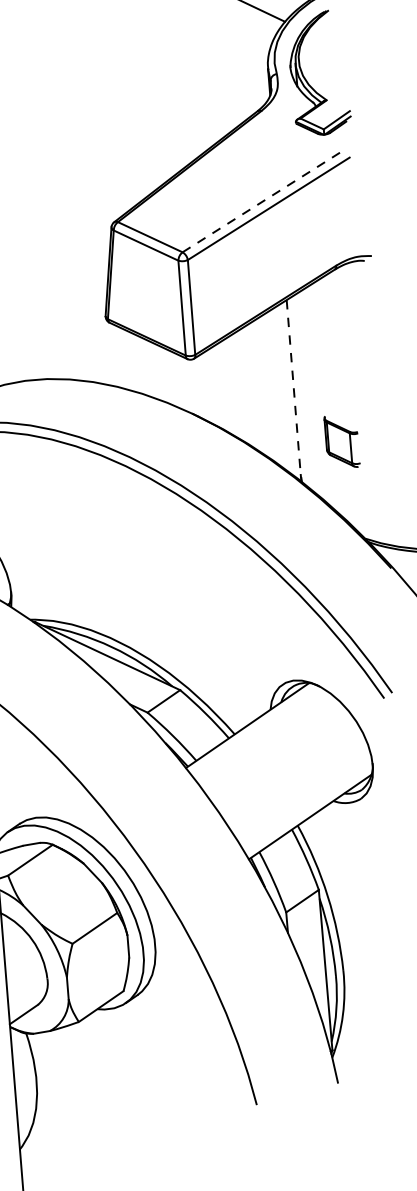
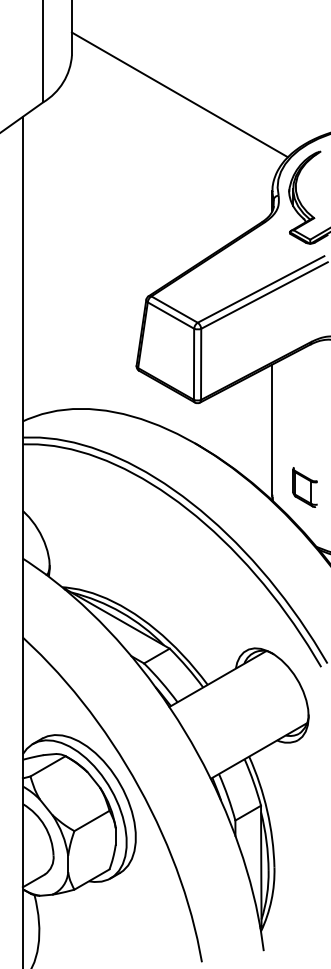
line: (264, 201) -> (261, 289), dashed -> solid
line: (293, 388) -> (272, 430), dashed -> solid
part: (341, 441) -> (304, 487), moved

